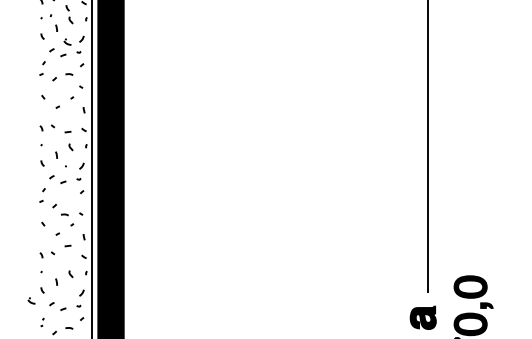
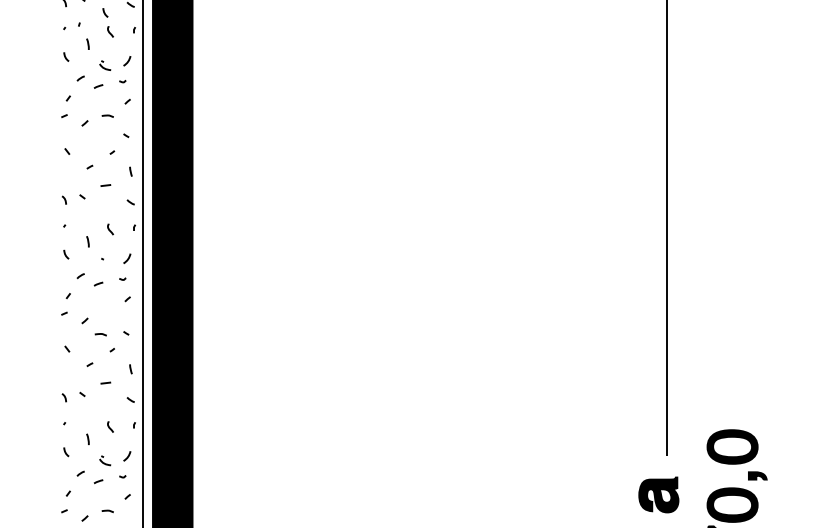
curve: (67, 131) -> (104, 184), moved
part: (31, 300) -> (104, 460), moved
part: (42, 322) -> (66, 502), size x1.67

